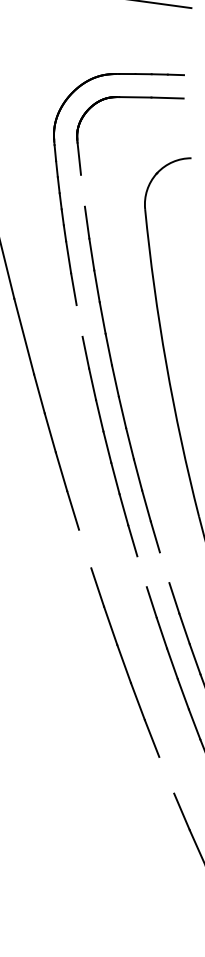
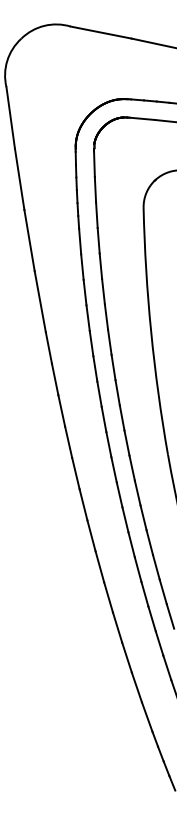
line: (82, 190) -> (95, 189), added
line: (78, 320) -> (84, 292), added
line: (84, 549) -> (75, 473), added
line: (164, 567) -> (137, 492), added
line: (141, 571) -> (119, 494), added
line: (166, 775) -> (126, 657), added

